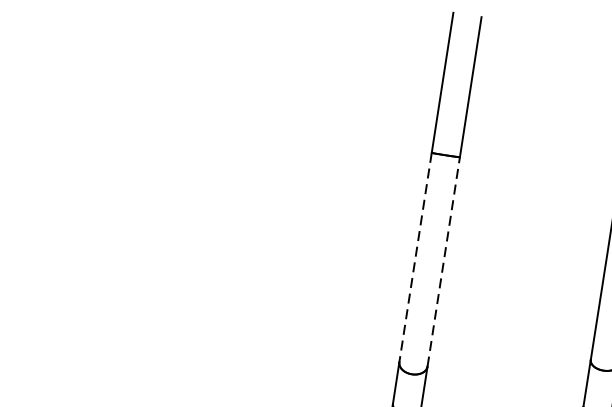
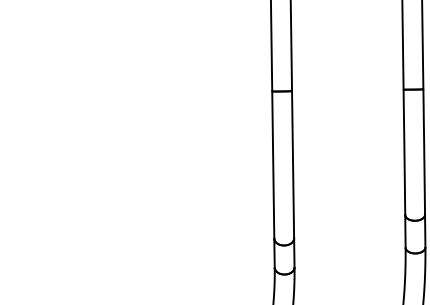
line: (415, 258) -> (273, 165), dashed -> solid
line: (444, 261) -> (293, 164), dashed -> solid

